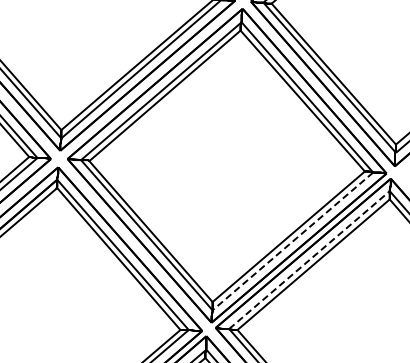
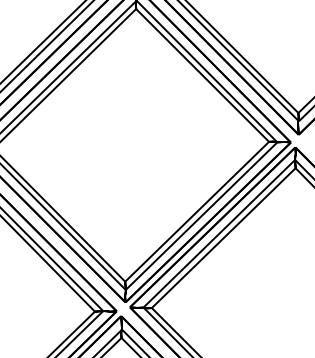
line: (292, 241) -> (201, 216), dashed -> solid
line: (309, 260) -> (219, 234), dashed -> solid

